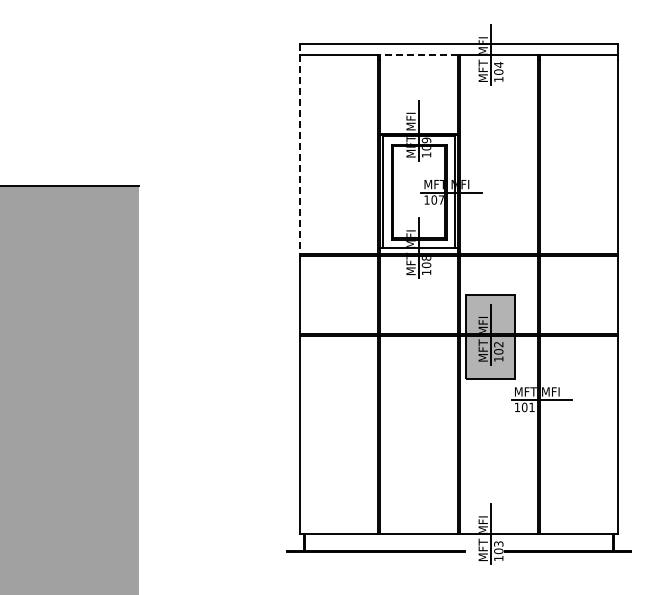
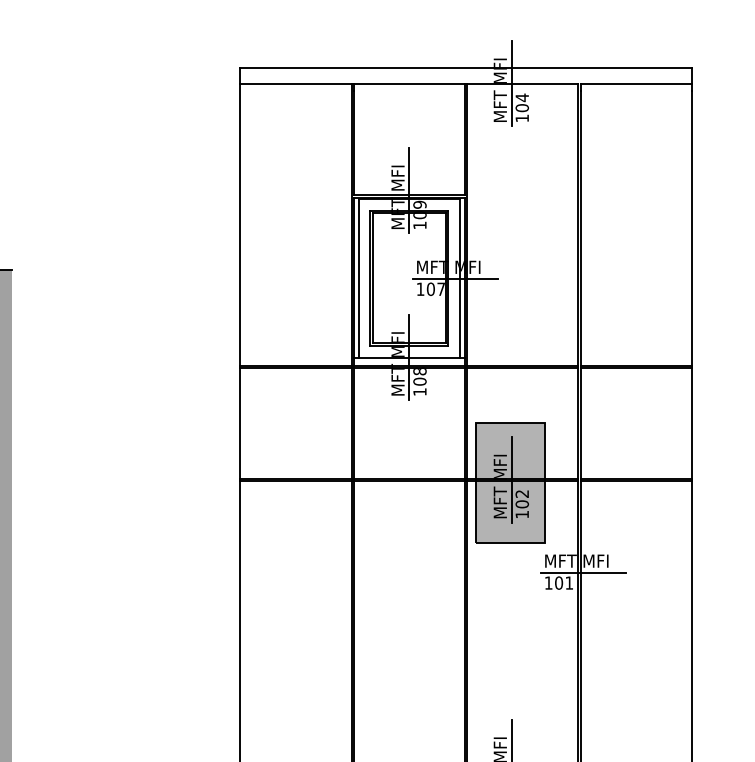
line: (418, 55) -> (408, 84), dashed -> solid
line: (299, 149) -> (239, 217), dashed -> solid

